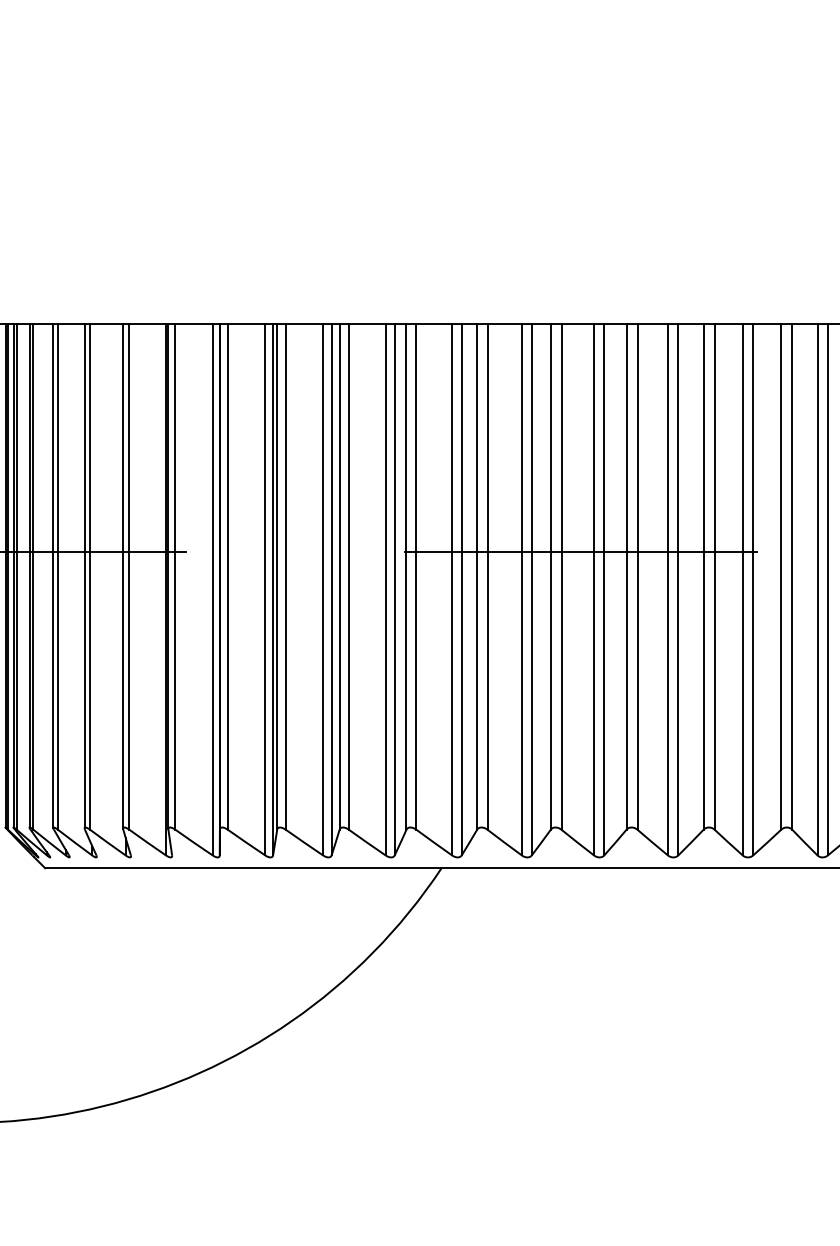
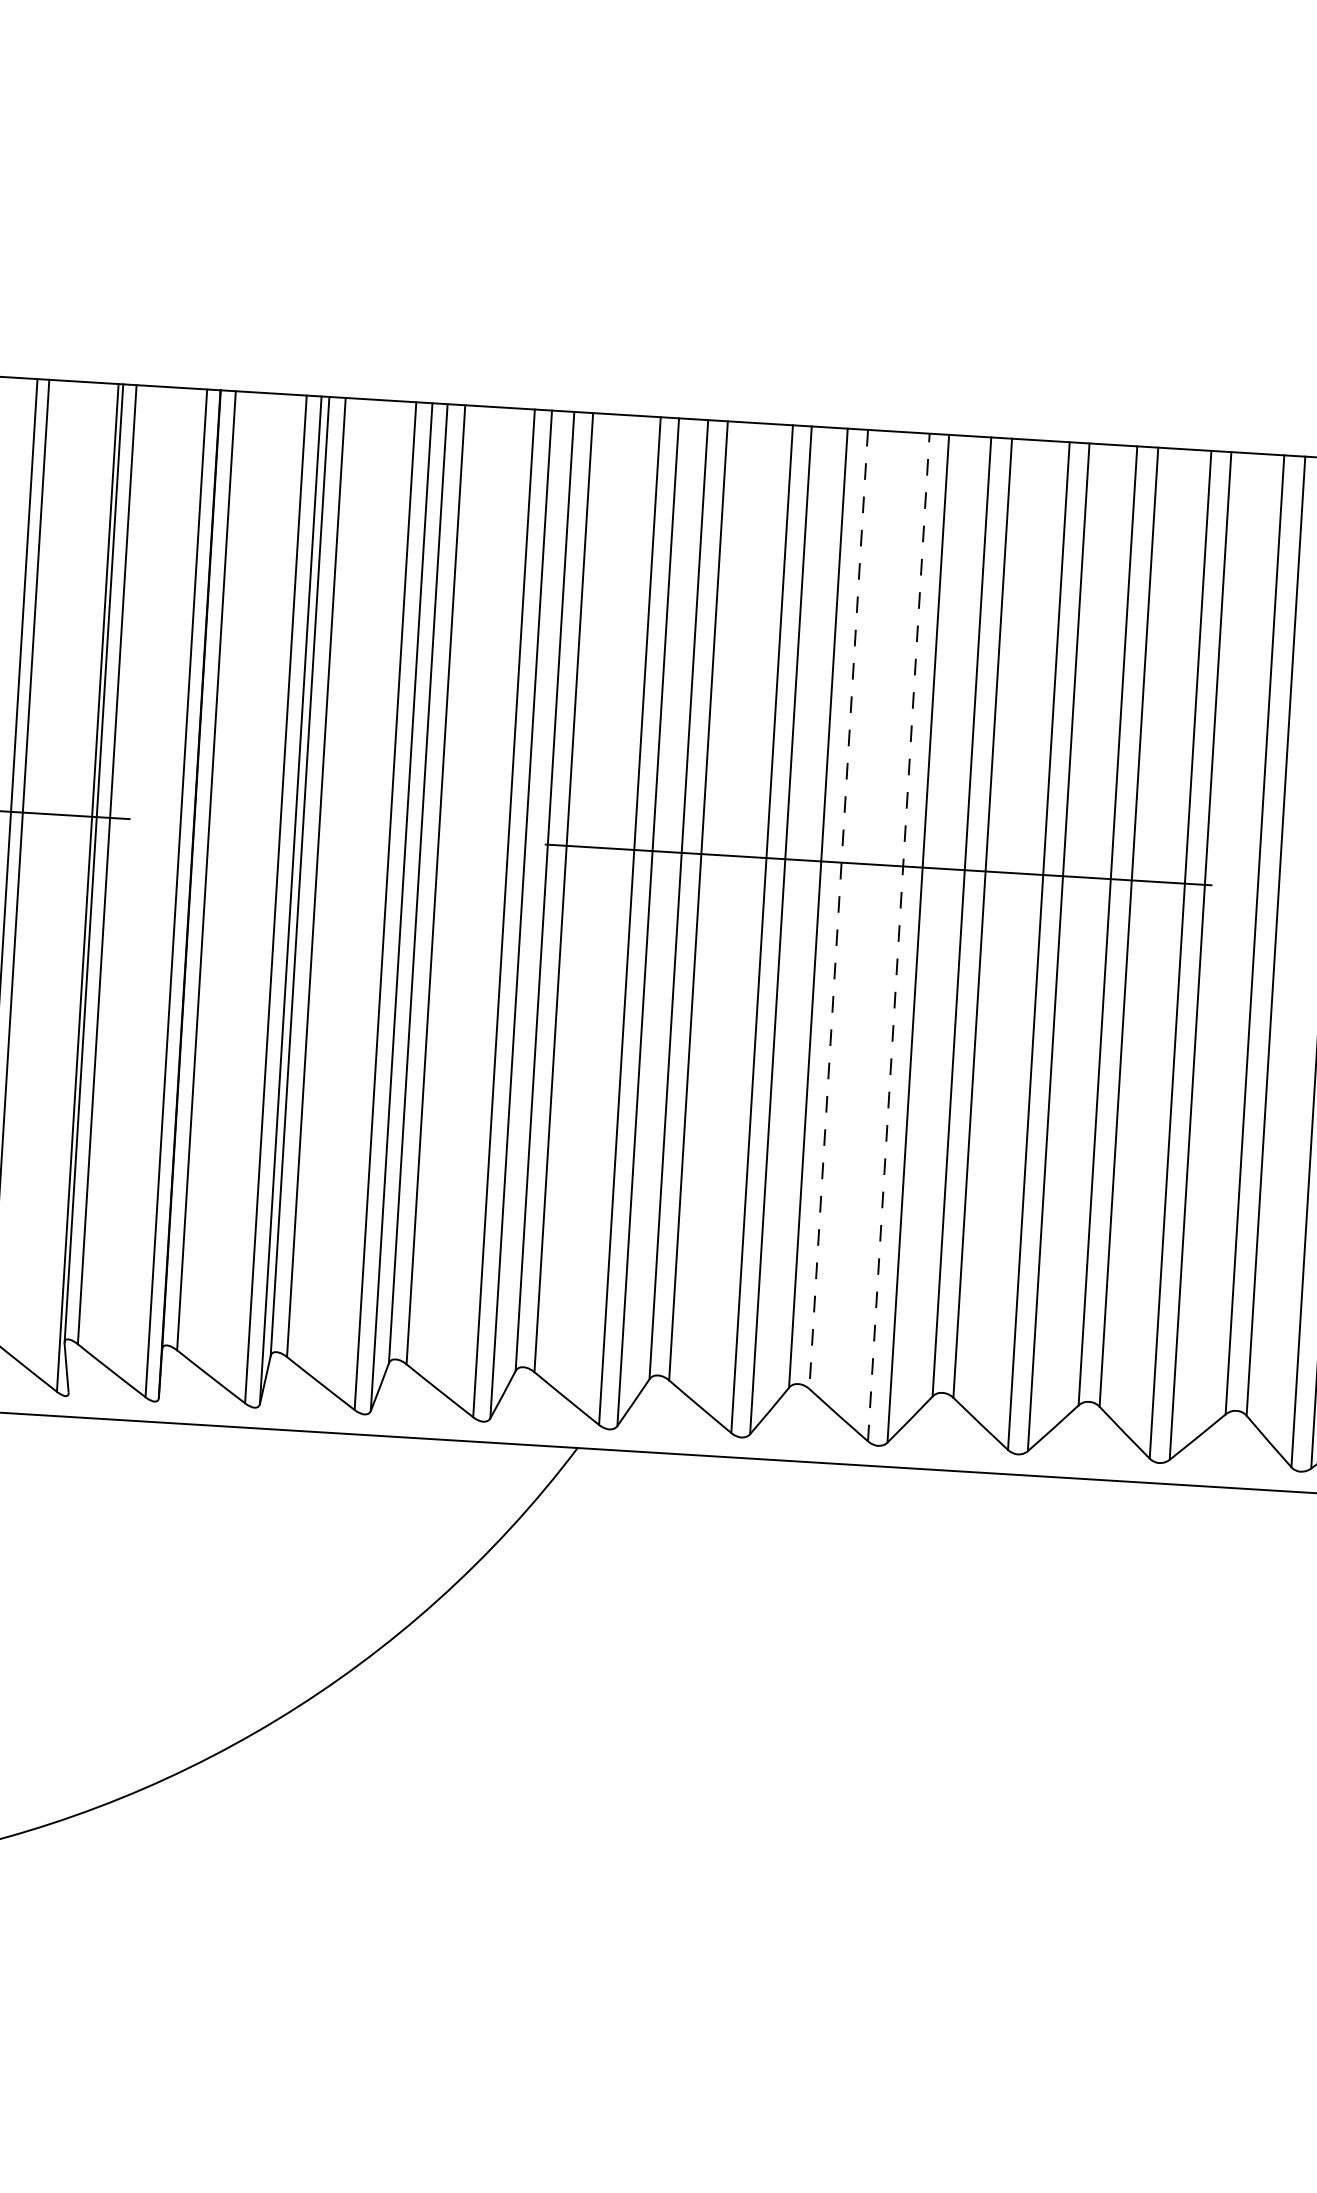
line: (561, 577) -> (838, 911), solid -> dashed
line: (594, 589) -> (899, 937), solid -> dashed

